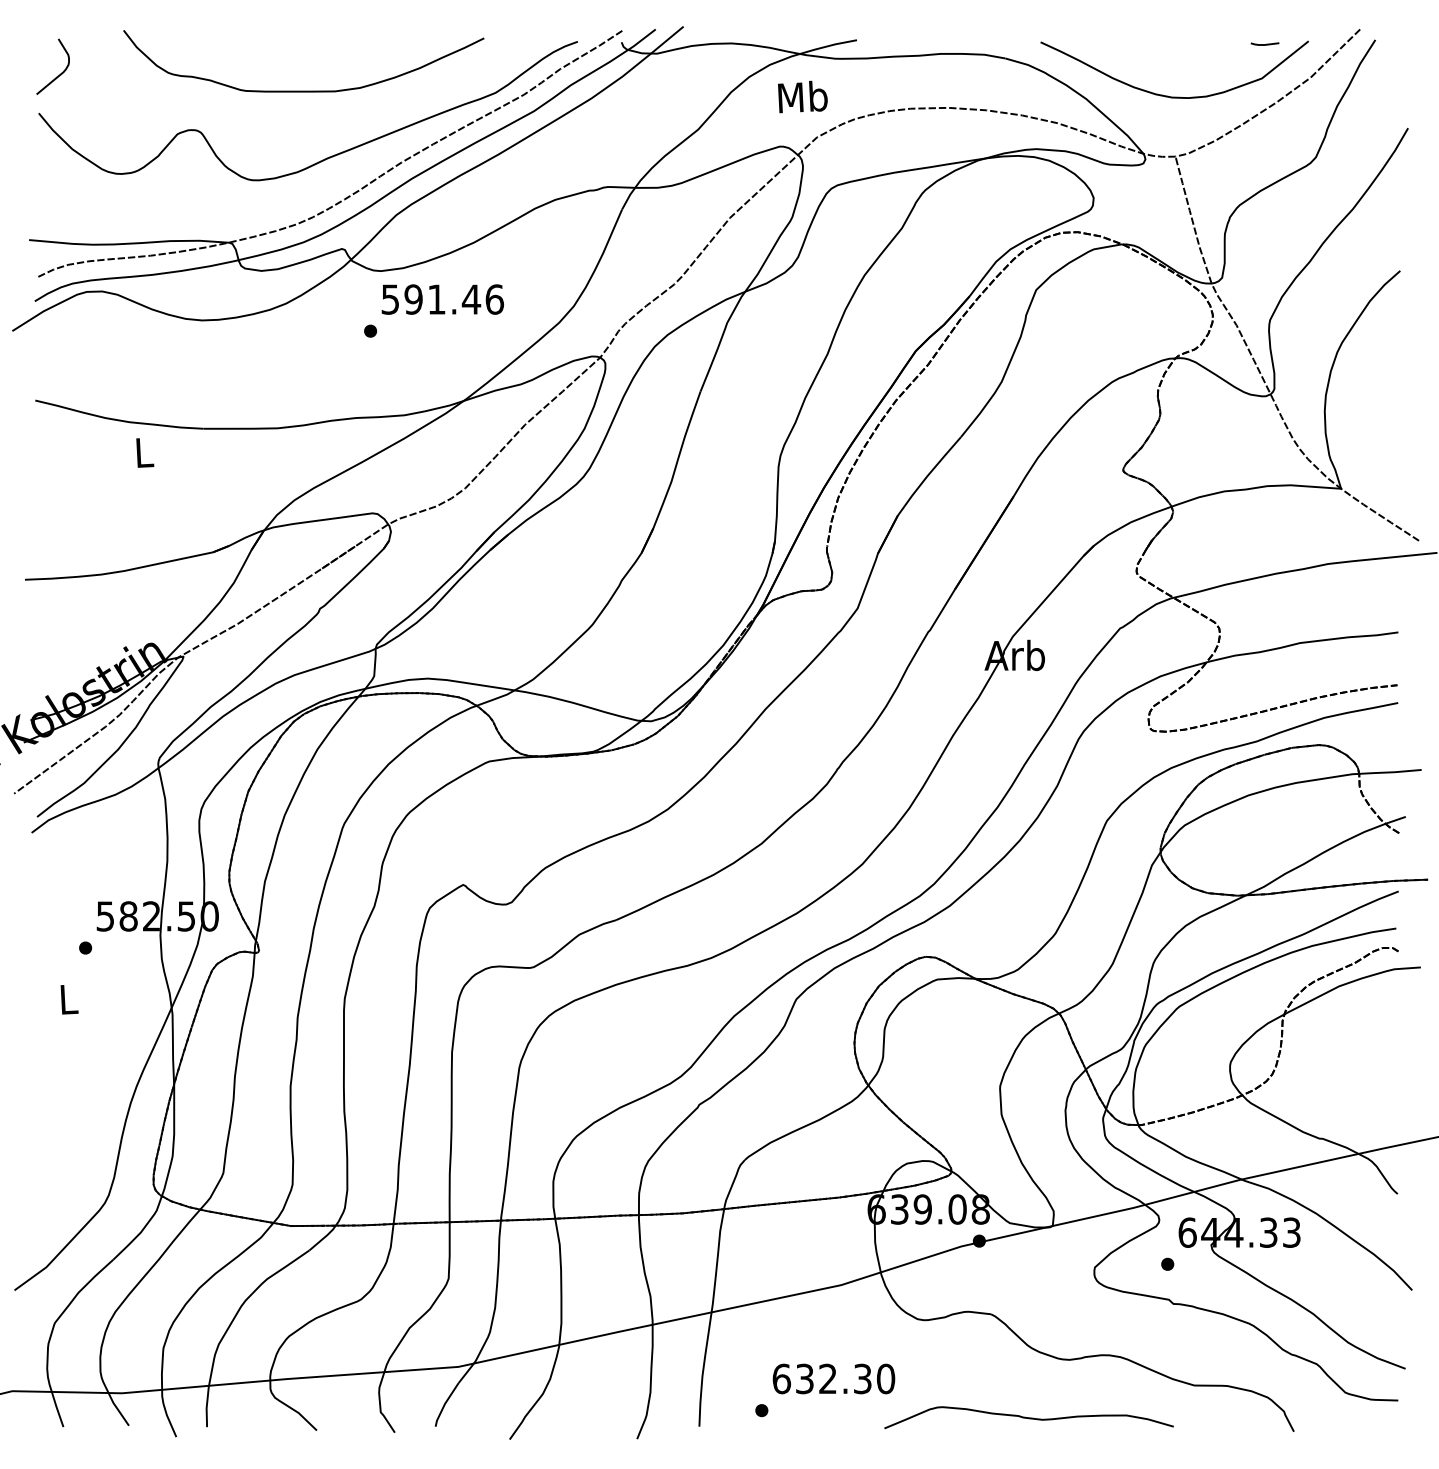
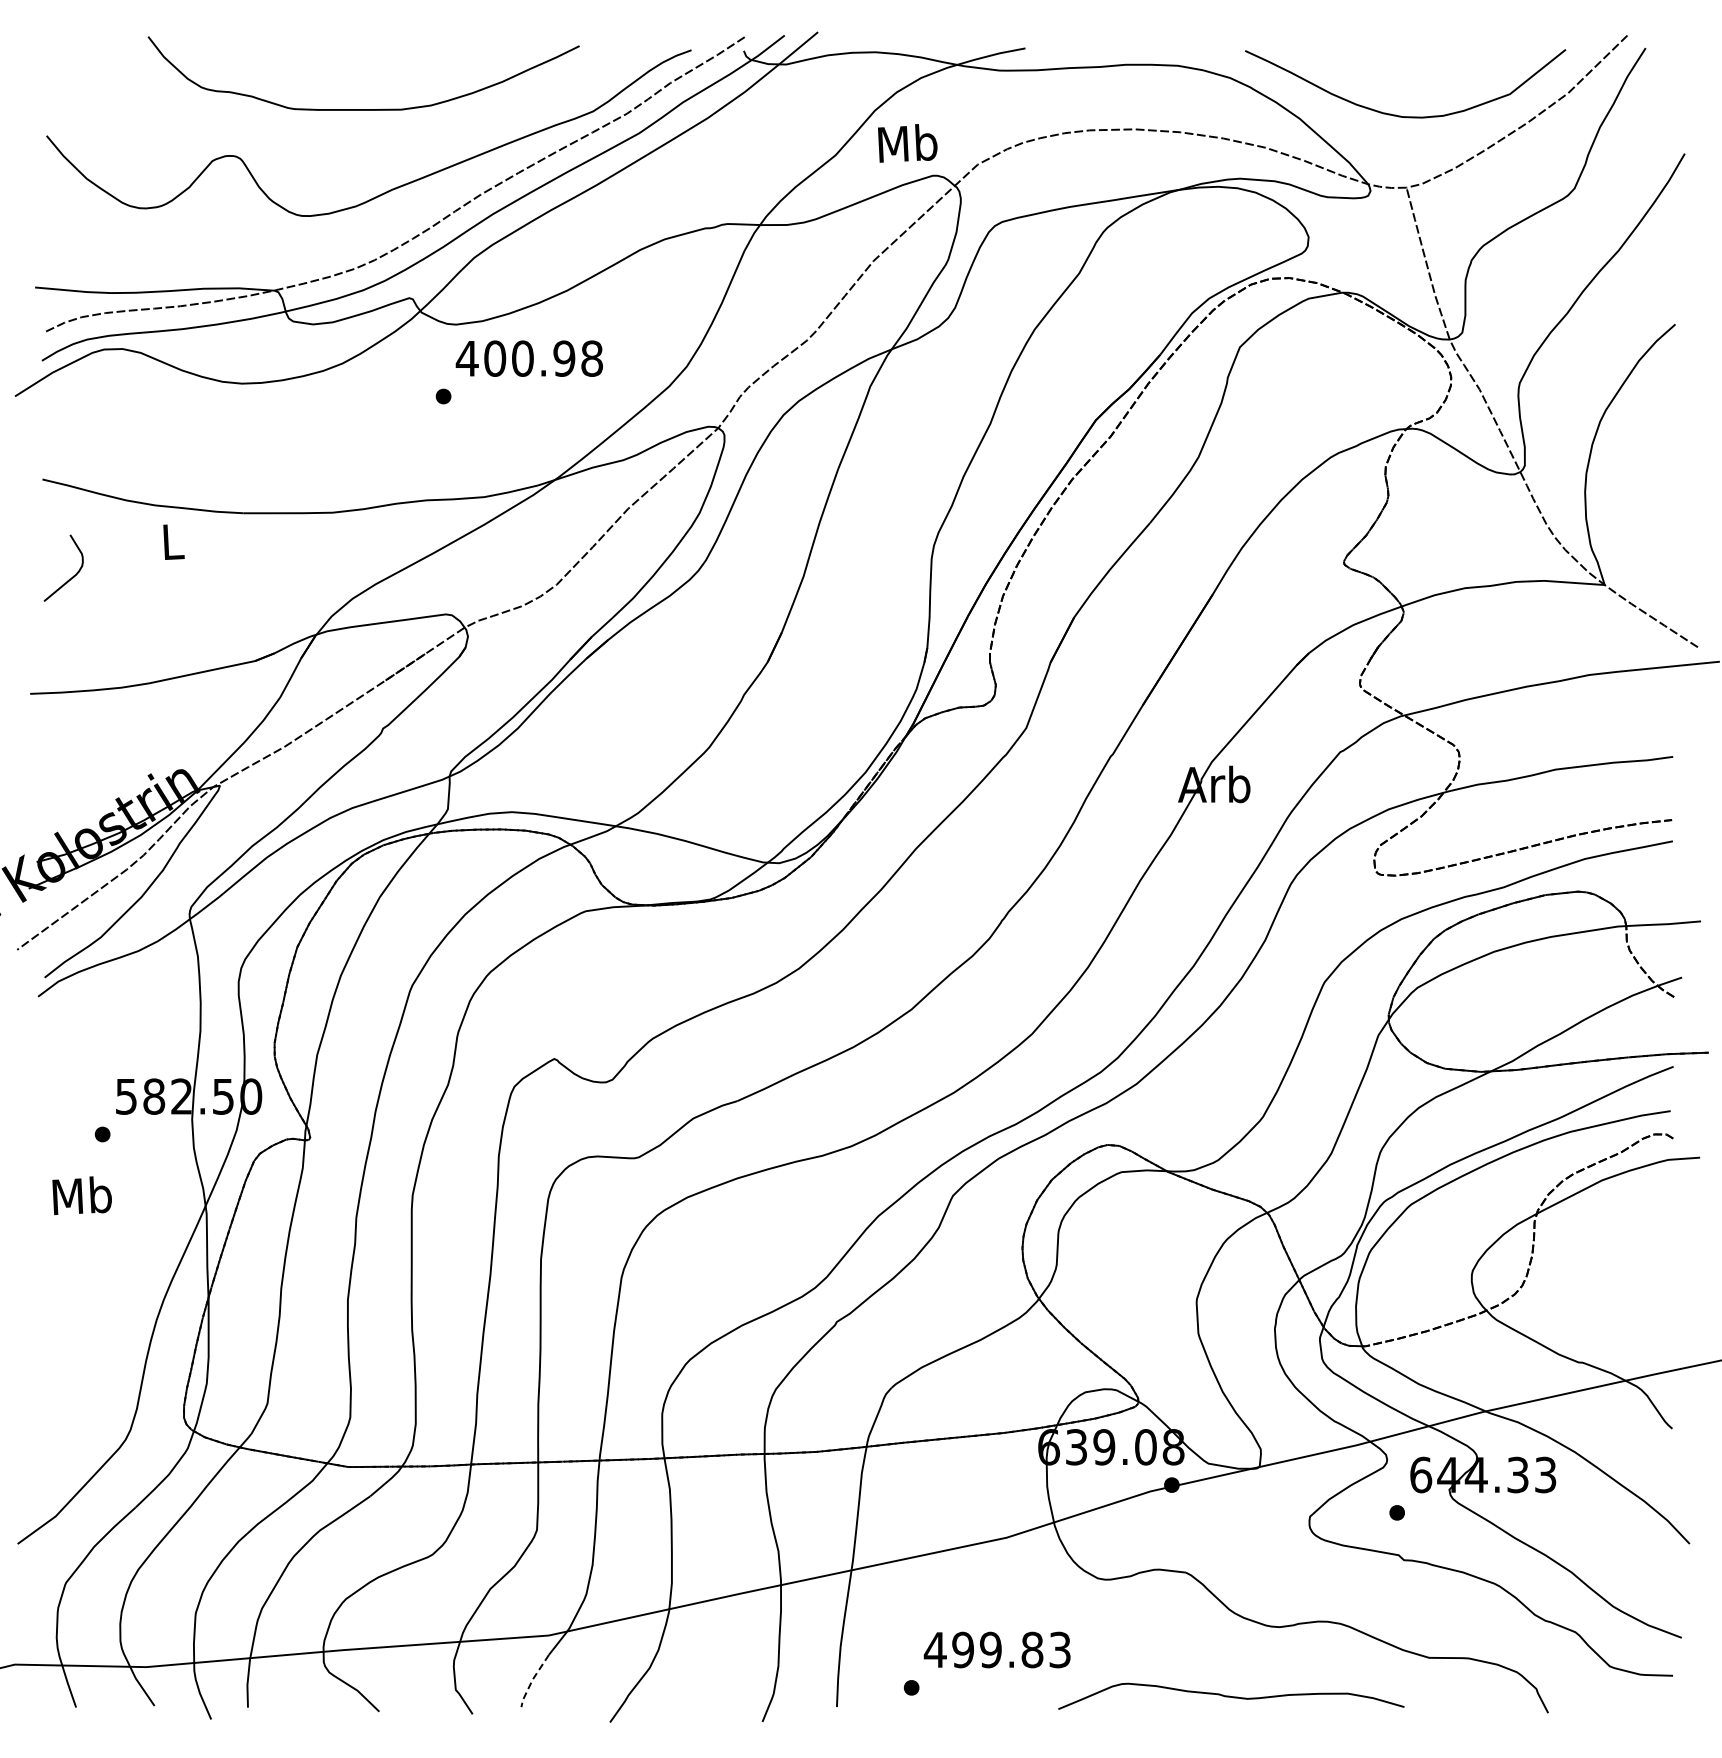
line: (1264, 44) -> (1513, 53), removed
curve: (60, 73) -> (72, 576), moved
text: (802, 97) -> (907, 143), moved
text: (442, 299) -> (529, 358), 591.46 -> 400.98
text: (67, 999) -> (81, 1195), L -> Mb
text: (833, 1378) -> (997, 1649), 632.30 -> 499.83
line: (444, 1404) -> (532, 1680), solid -> dashed

